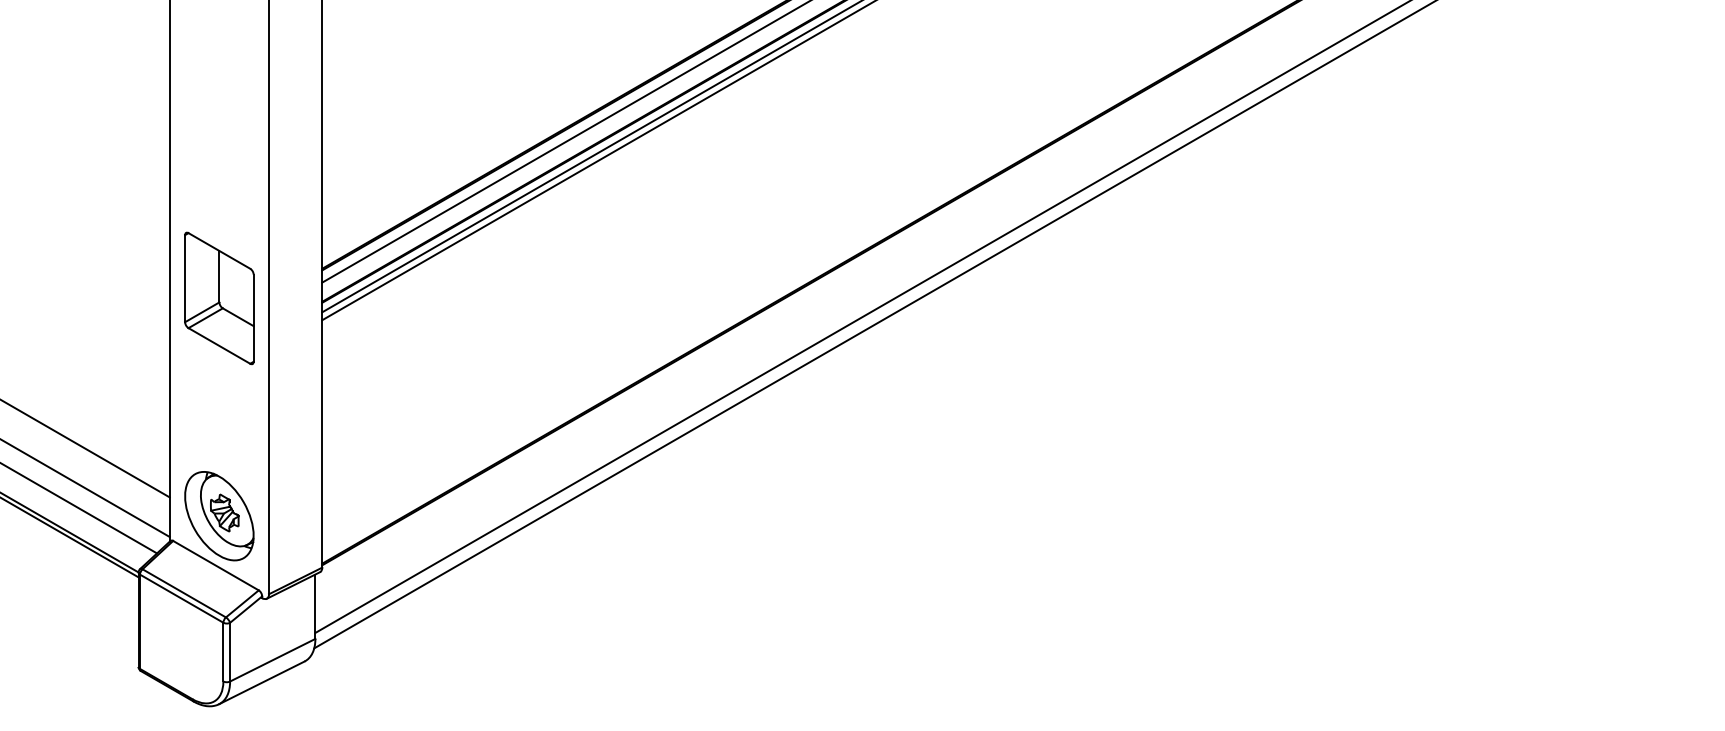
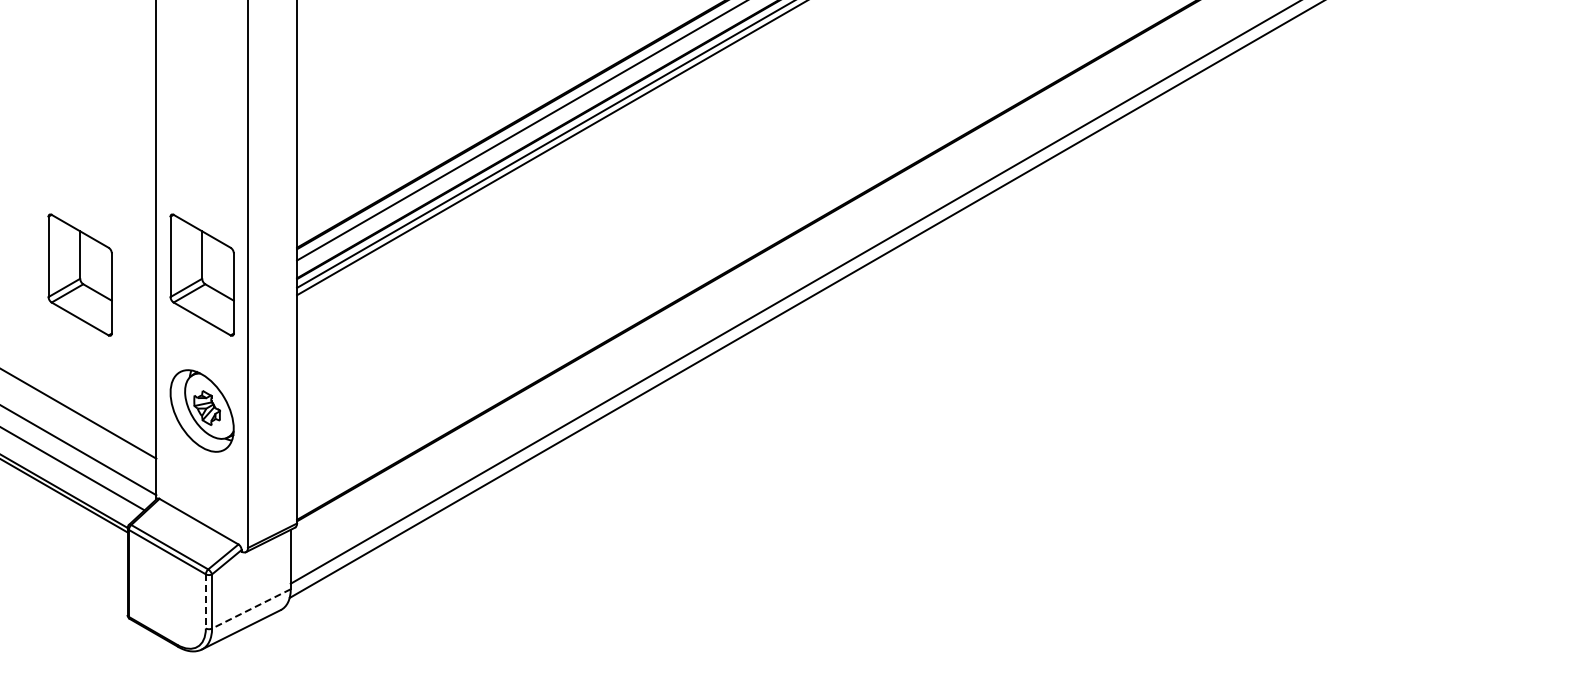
part: (86, 297) -> (79, 274), added
part: (218, 515) -> (201, 410), moved
line: (222, 652) -> (205, 601), solid -> dashed
line: (272, 659) -> (251, 608), solid -> dashed

